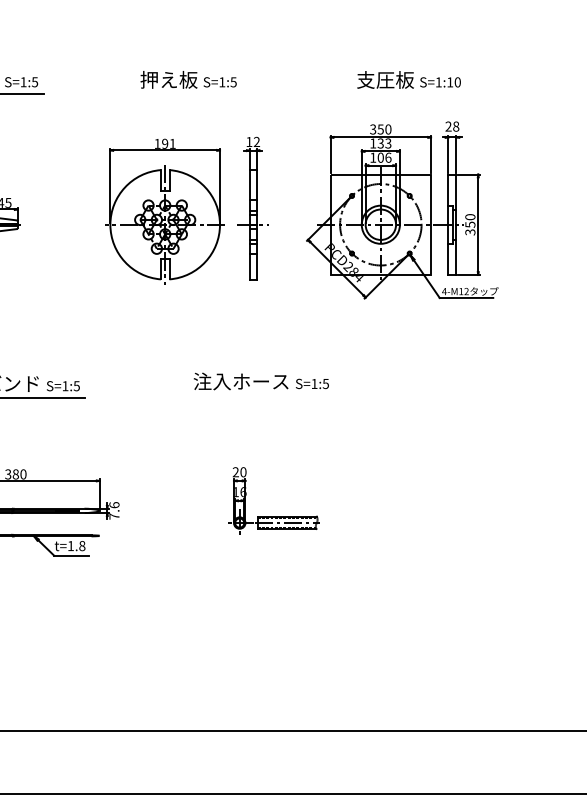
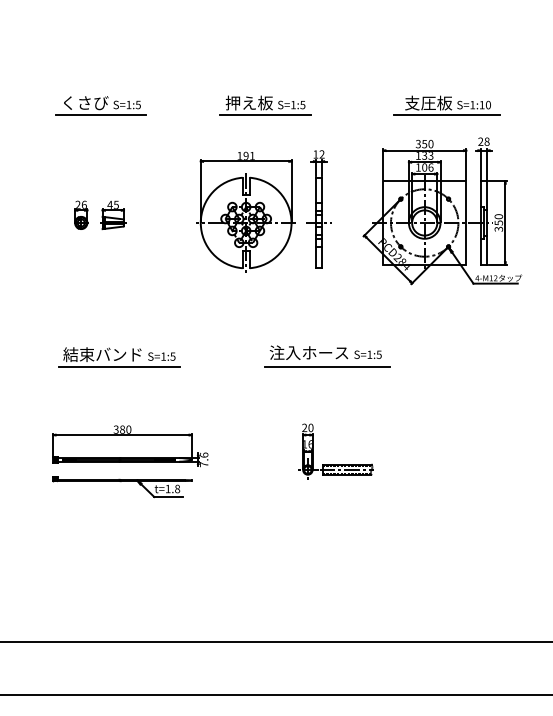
line: (188, 93) -> (265, 114), added
line: (407, 93) -> (446, 114), added
line: (262, 398) -> (326, 366), added

